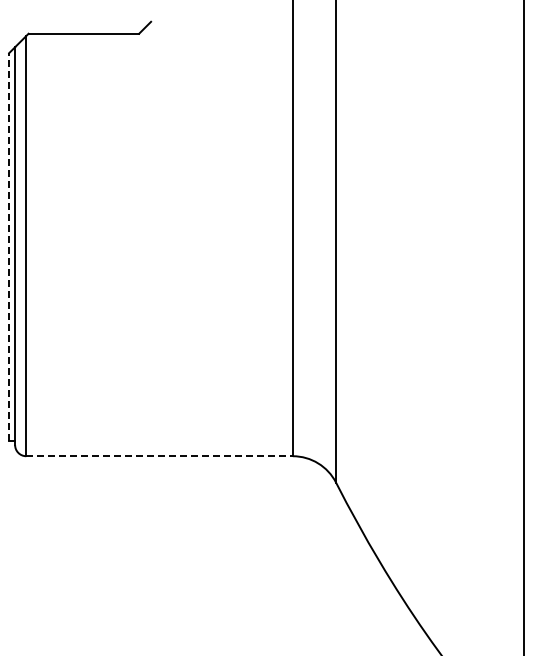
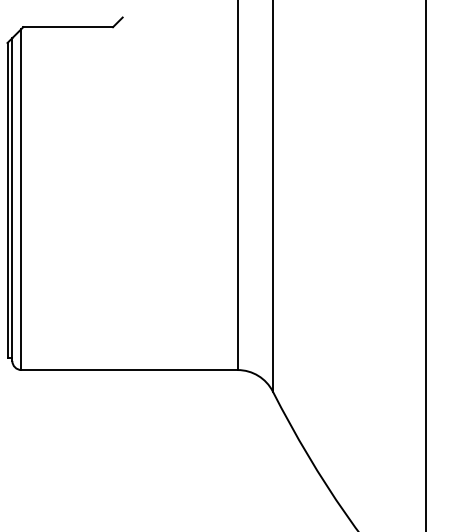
line: (9, 246) -> (7, 199), dashed -> solid
line: (160, 456) -> (130, 370), dashed -> solid

